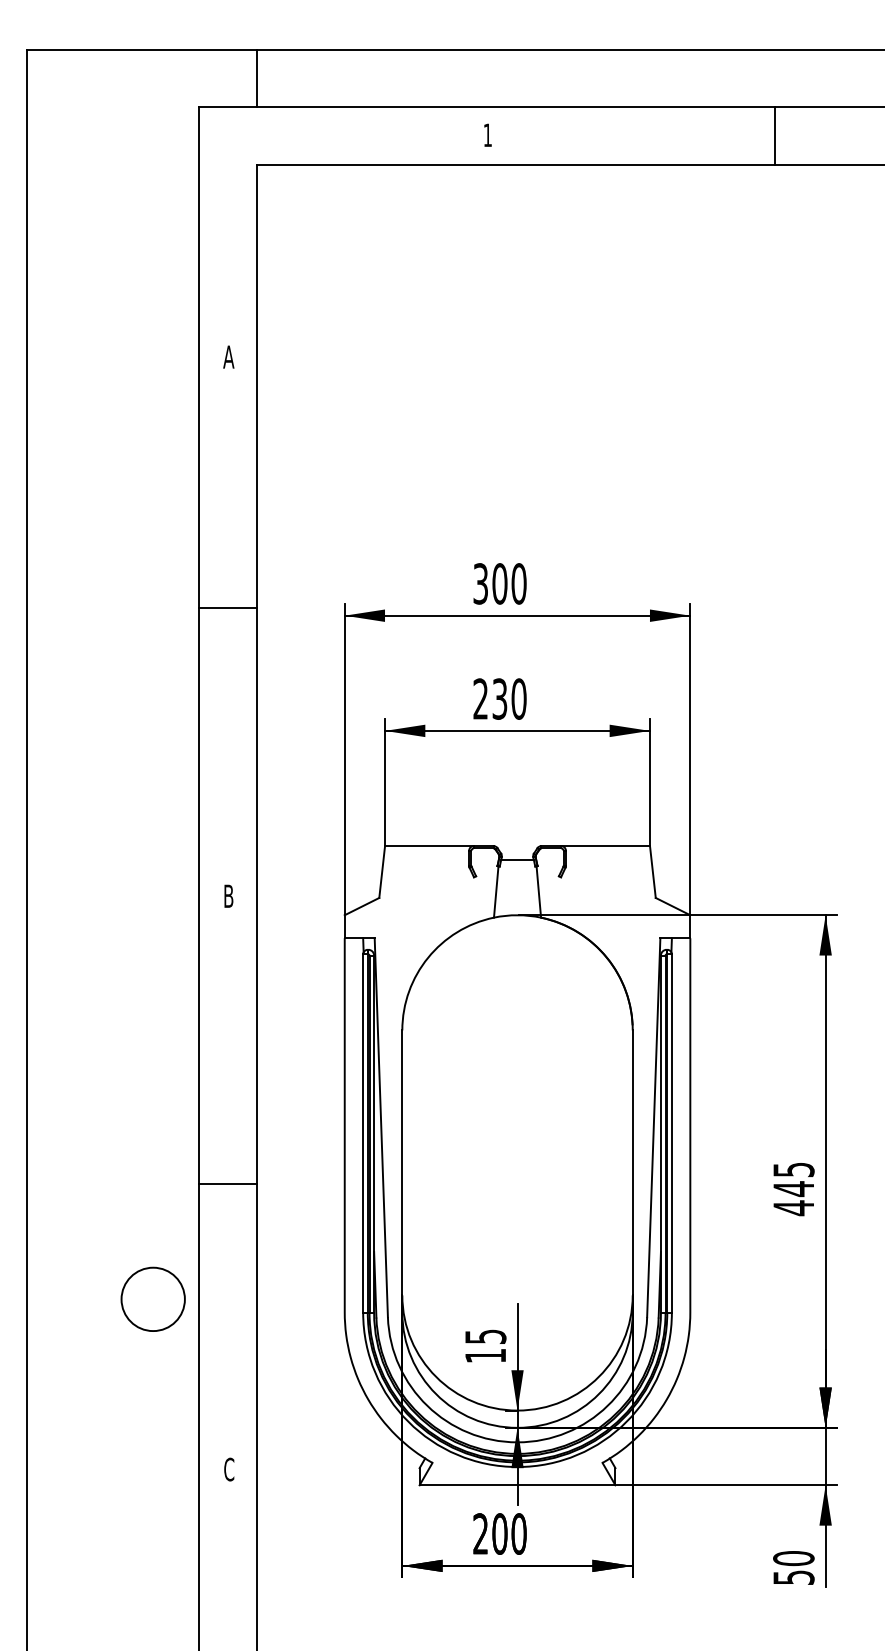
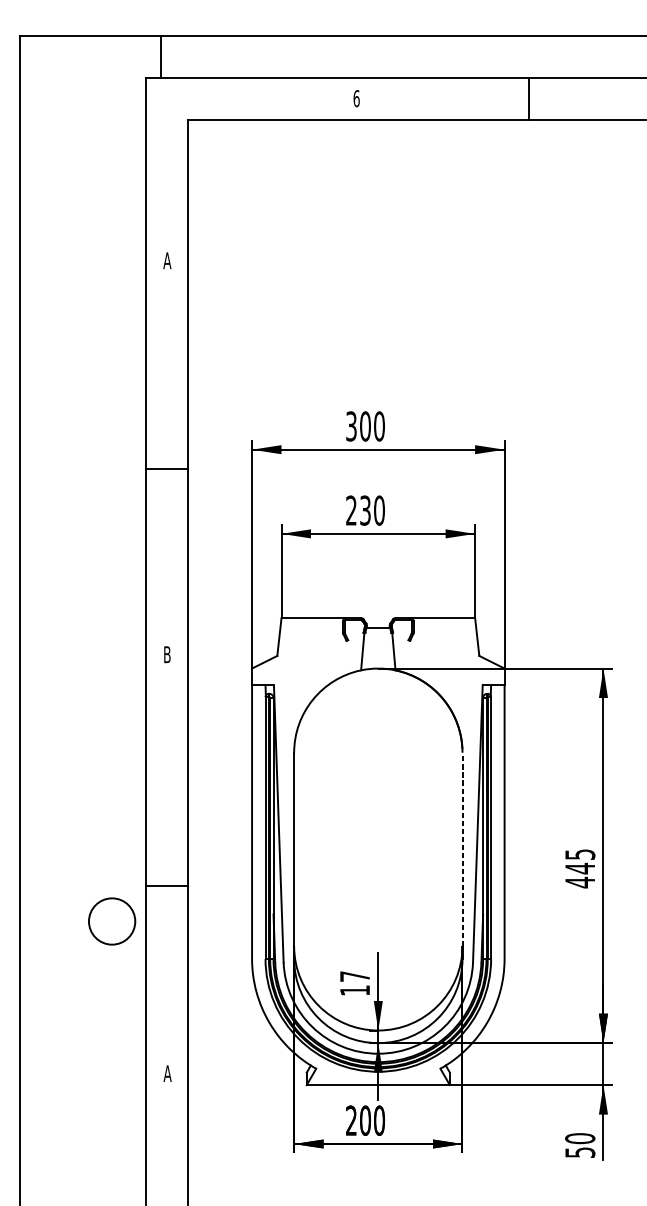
line: (256, 78) -> (160, 57), moved
text: (487, 135) -> (356, 98), 1 -> 6
line: (775, 135) -> (529, 98), moved
line: (227, 608) -> (166, 469), moved
line: (632, 1162) -> (462, 849), solid -> dashed
line: (227, 1184) -> (166, 886), moved
circle: (152, 1298) -> (111, 920), moved
text: (485, 1336) -> (354, 976), 15 -> 17
text: (228, 1469) -> (167, 1073), C -> A

